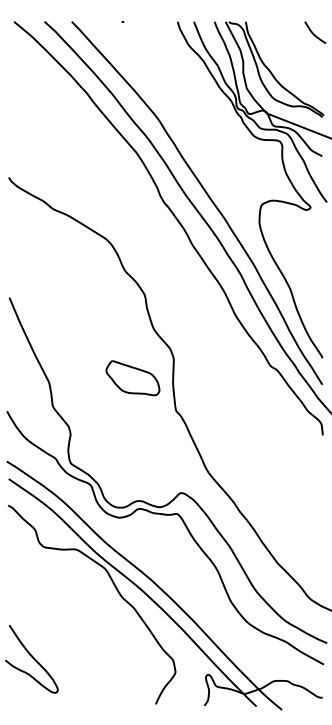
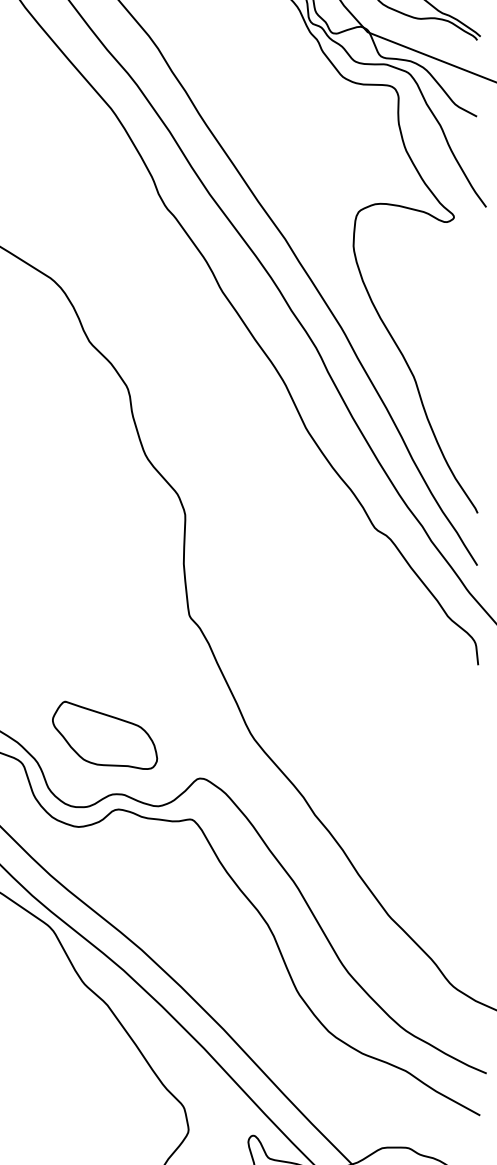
part: (132, 378) -> (104, 736), moved

